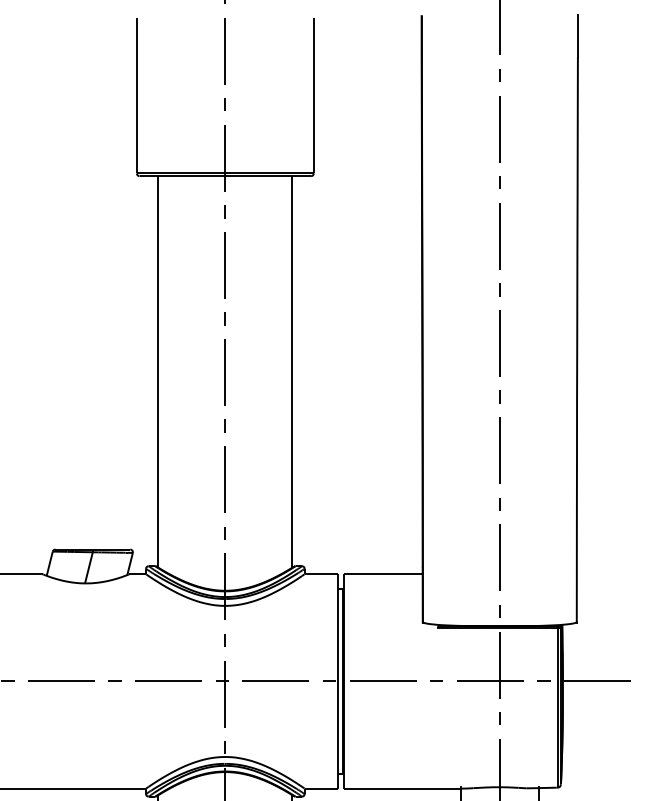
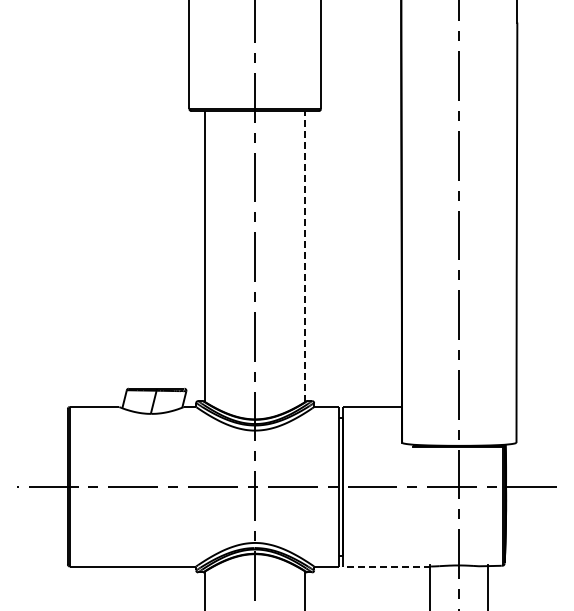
line: (293, 371) -> (305, 256), solid -> dashed
line: (403, 788) -> (387, 566), solid -> dashed

